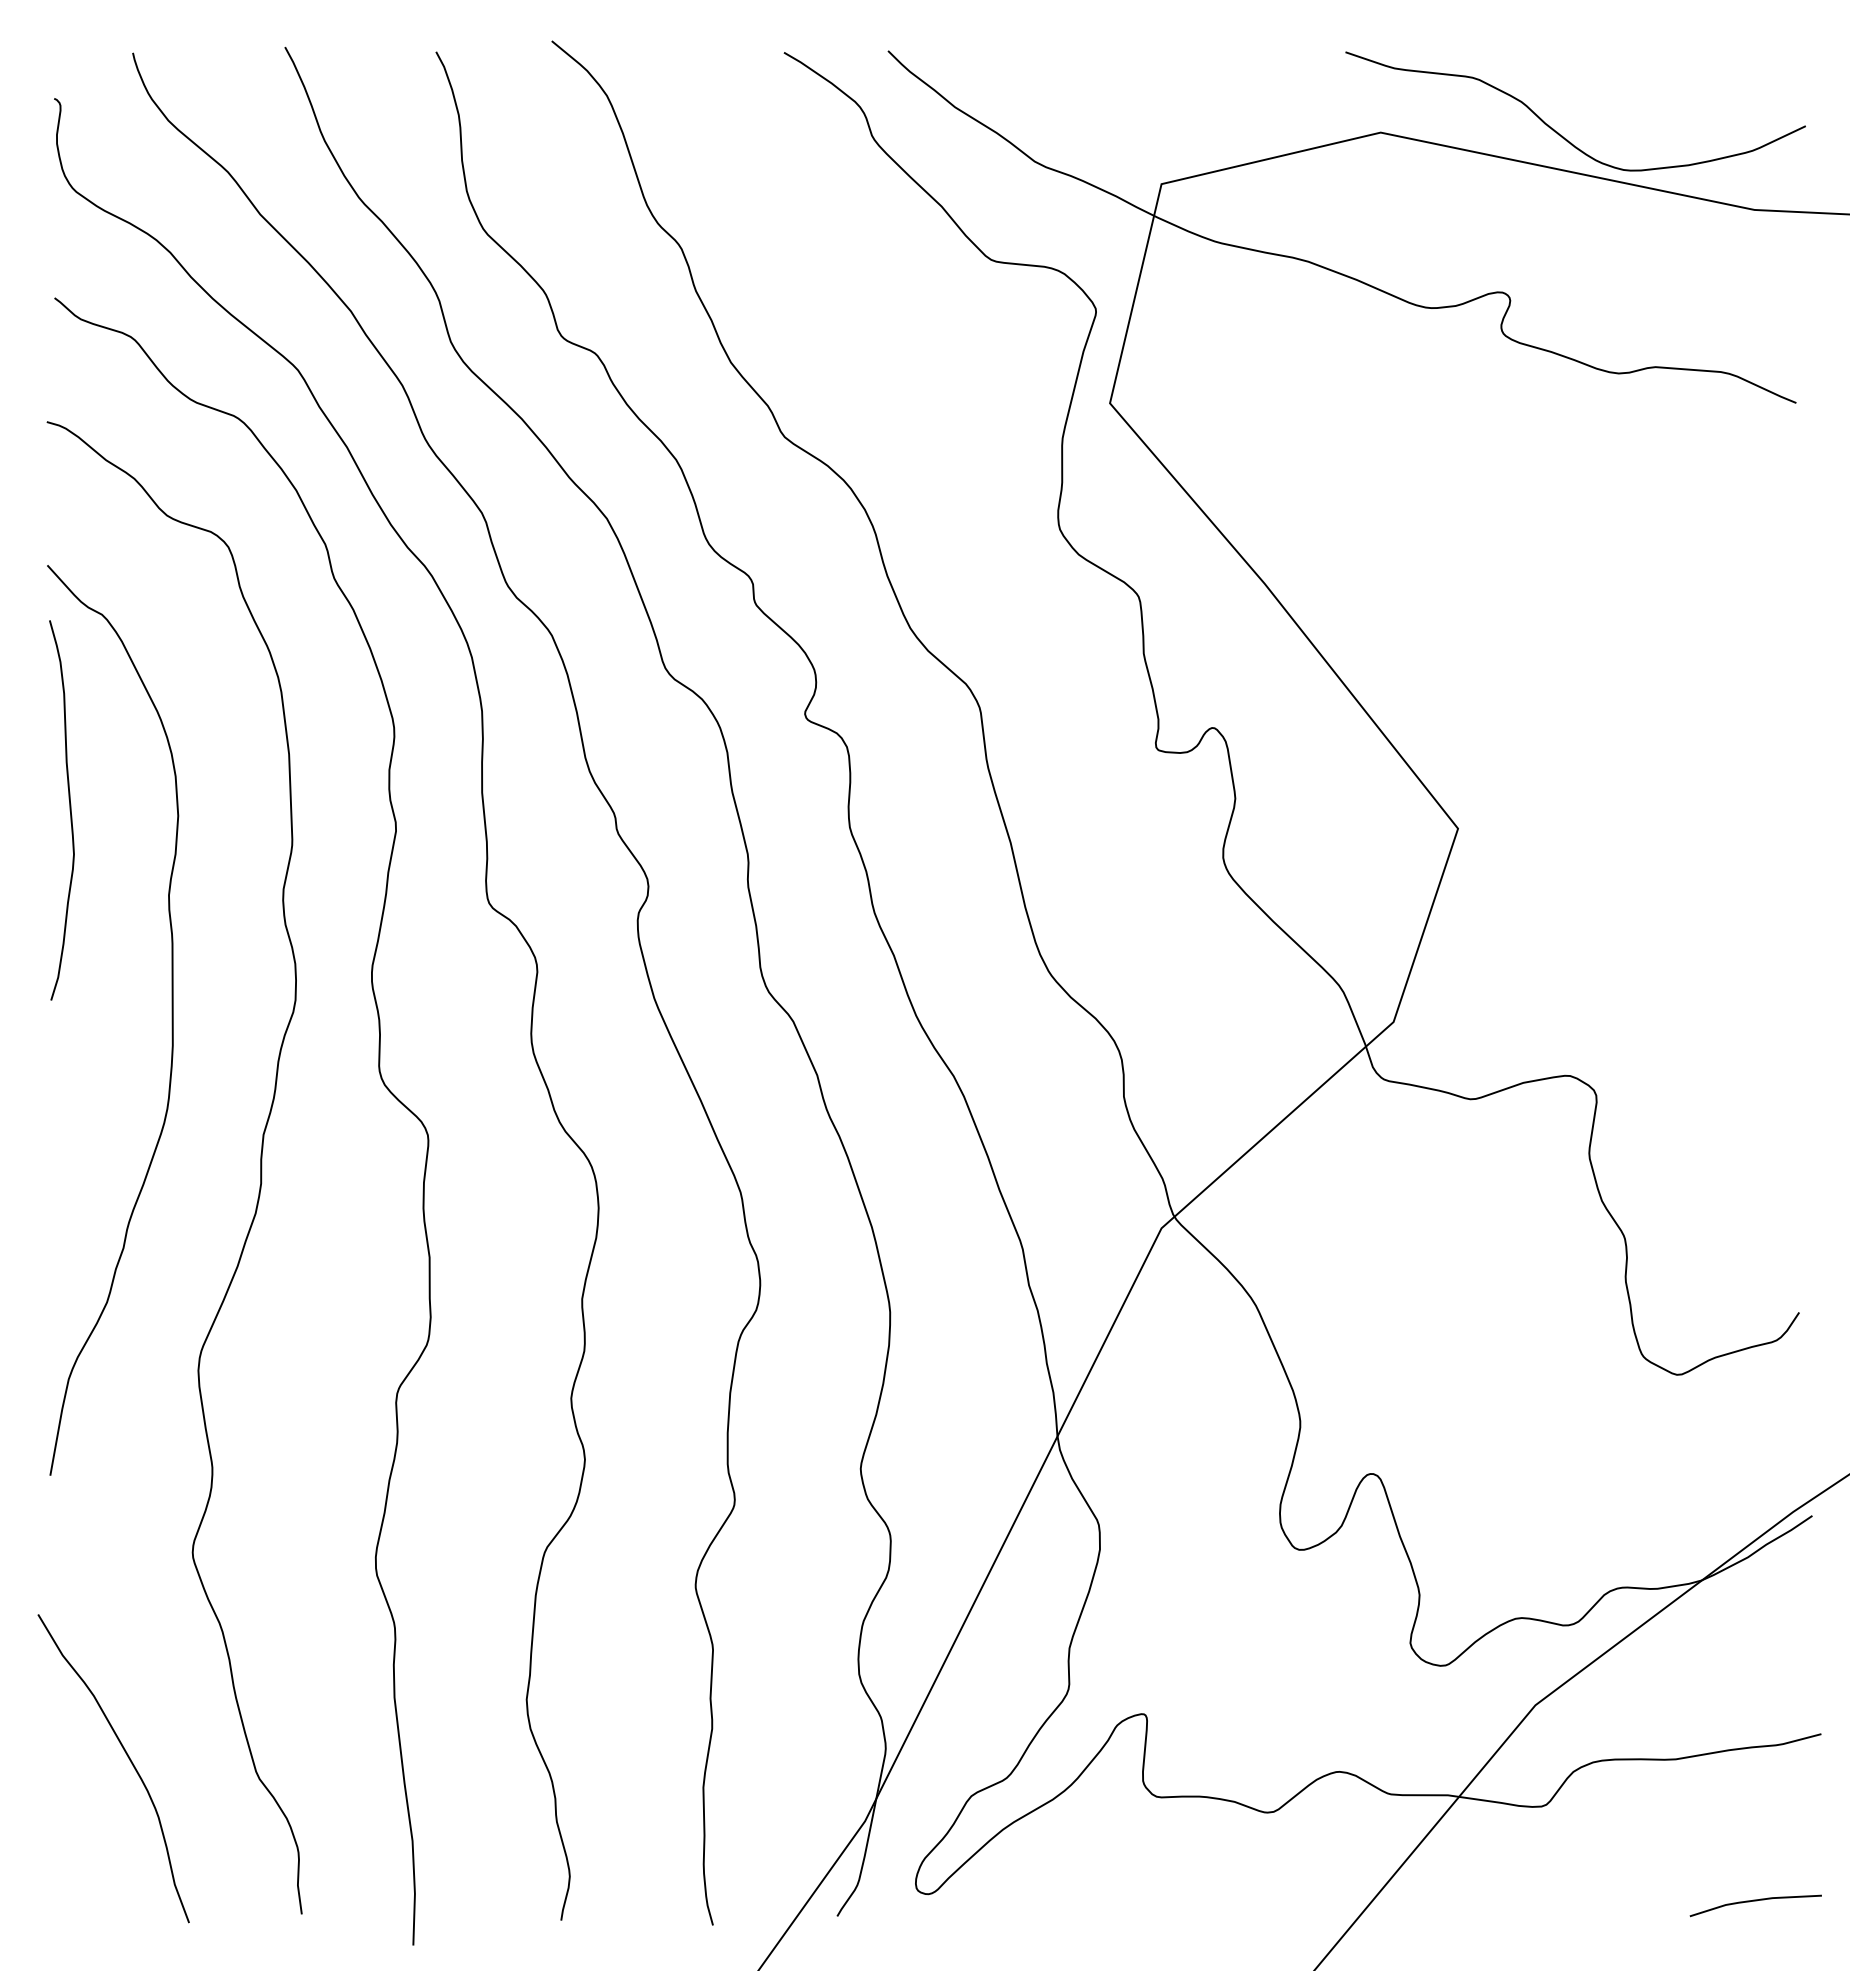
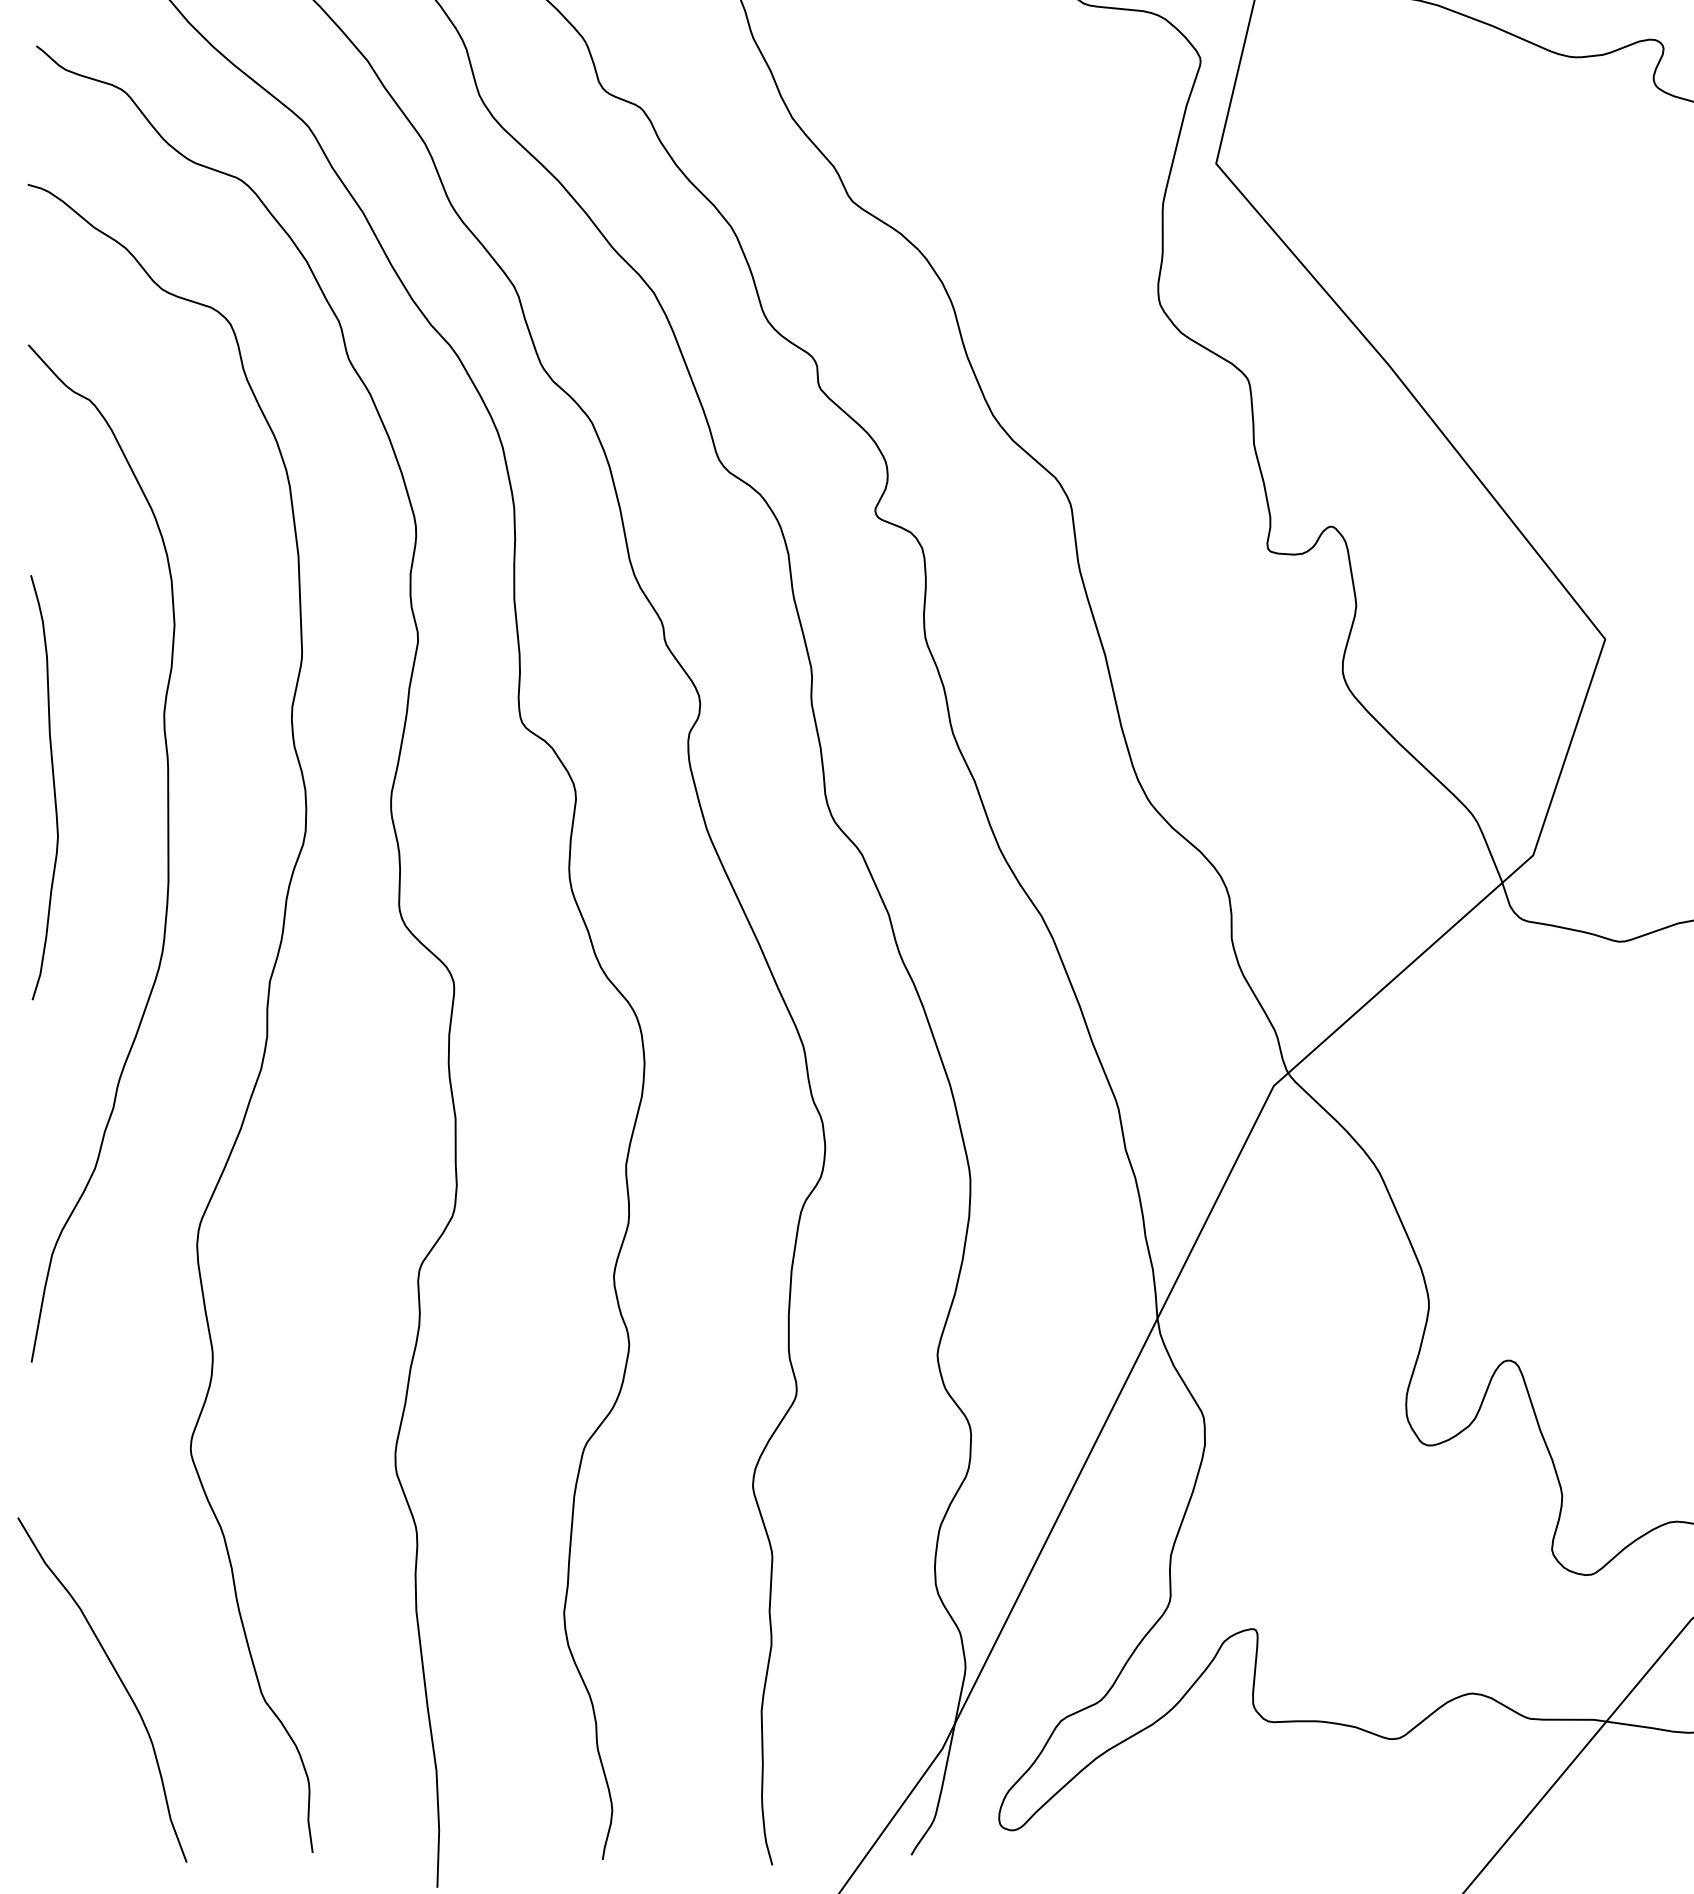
curve: (69, 810) -> (53, 787), moved

